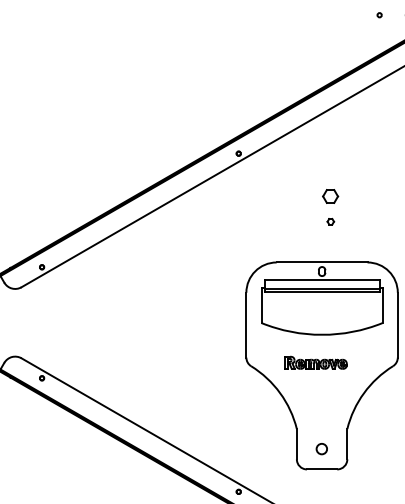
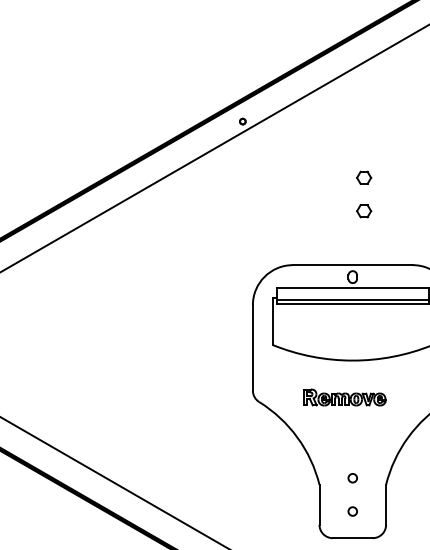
part: (330, 195) -> (363, 176), size x0.71
part: (330, 221) -> (363, 211), size x1.67
circle: (322, 423) -> (353, 477), added
circle: (322, 449) -> (353, 511), size x0.62

